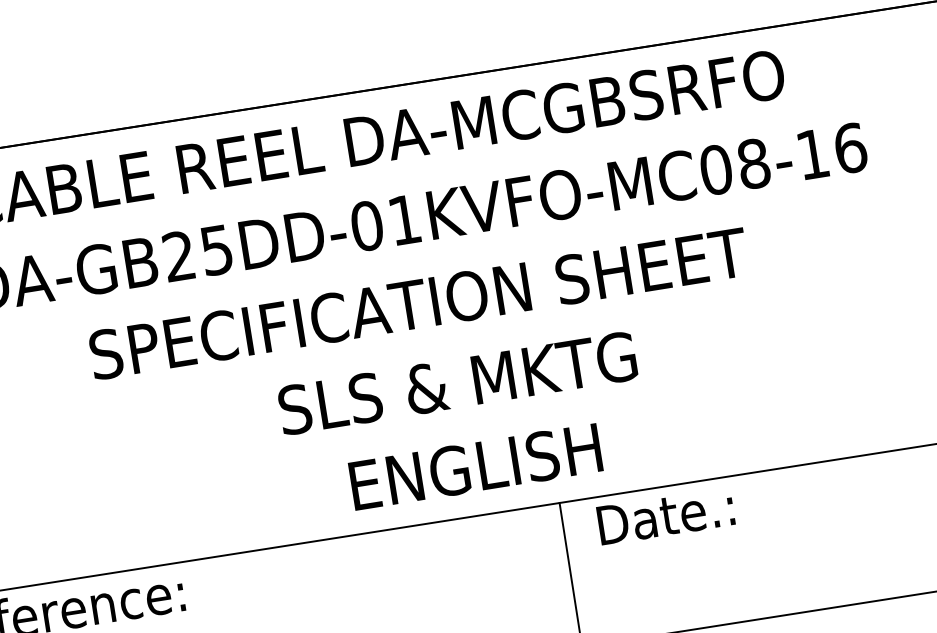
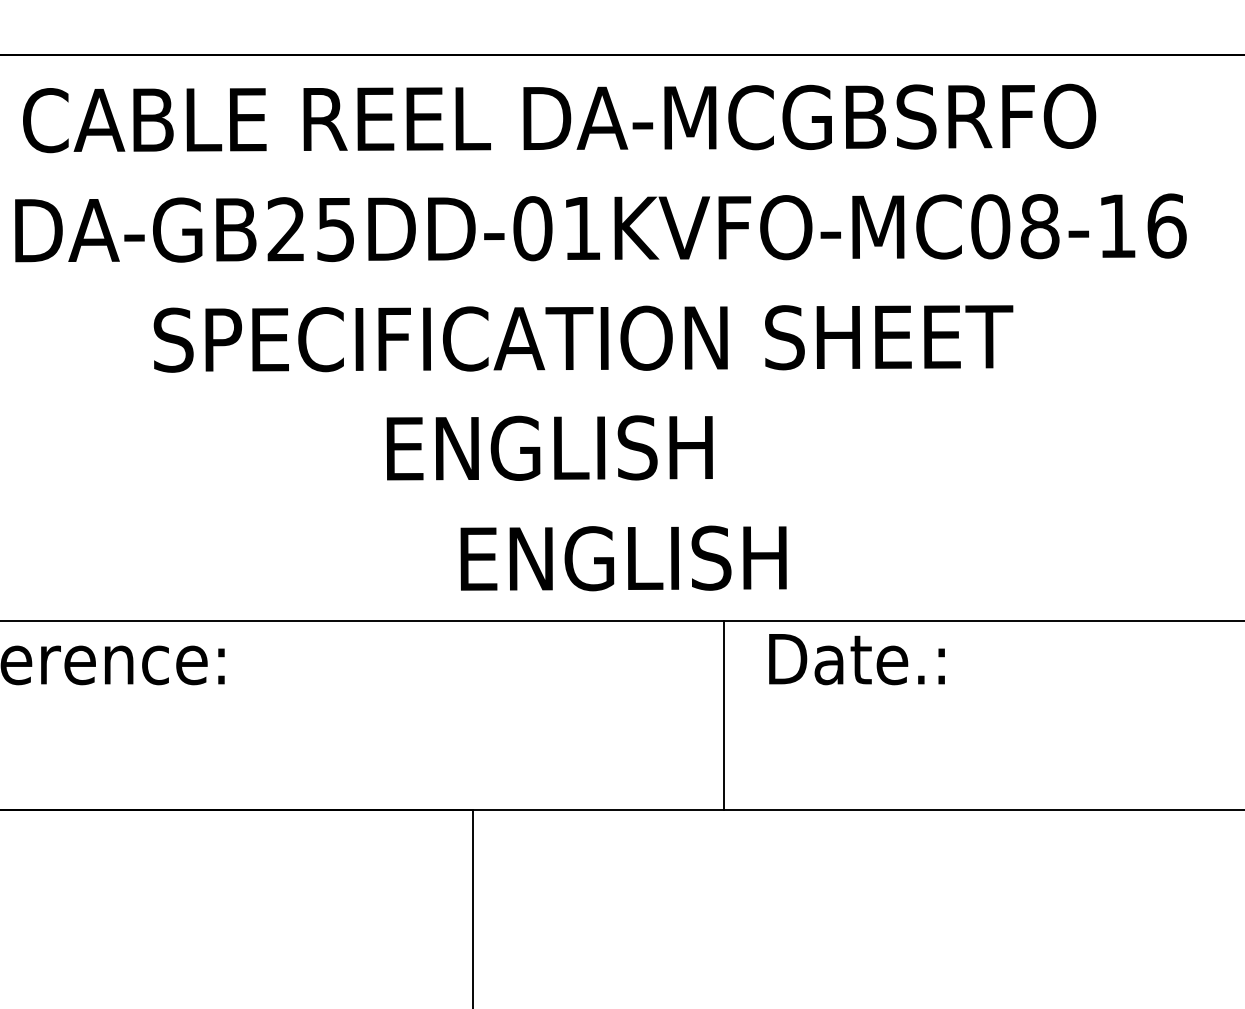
text: (457, 382) -> (617, 447), SLS & MKTG -> ENGLISH

